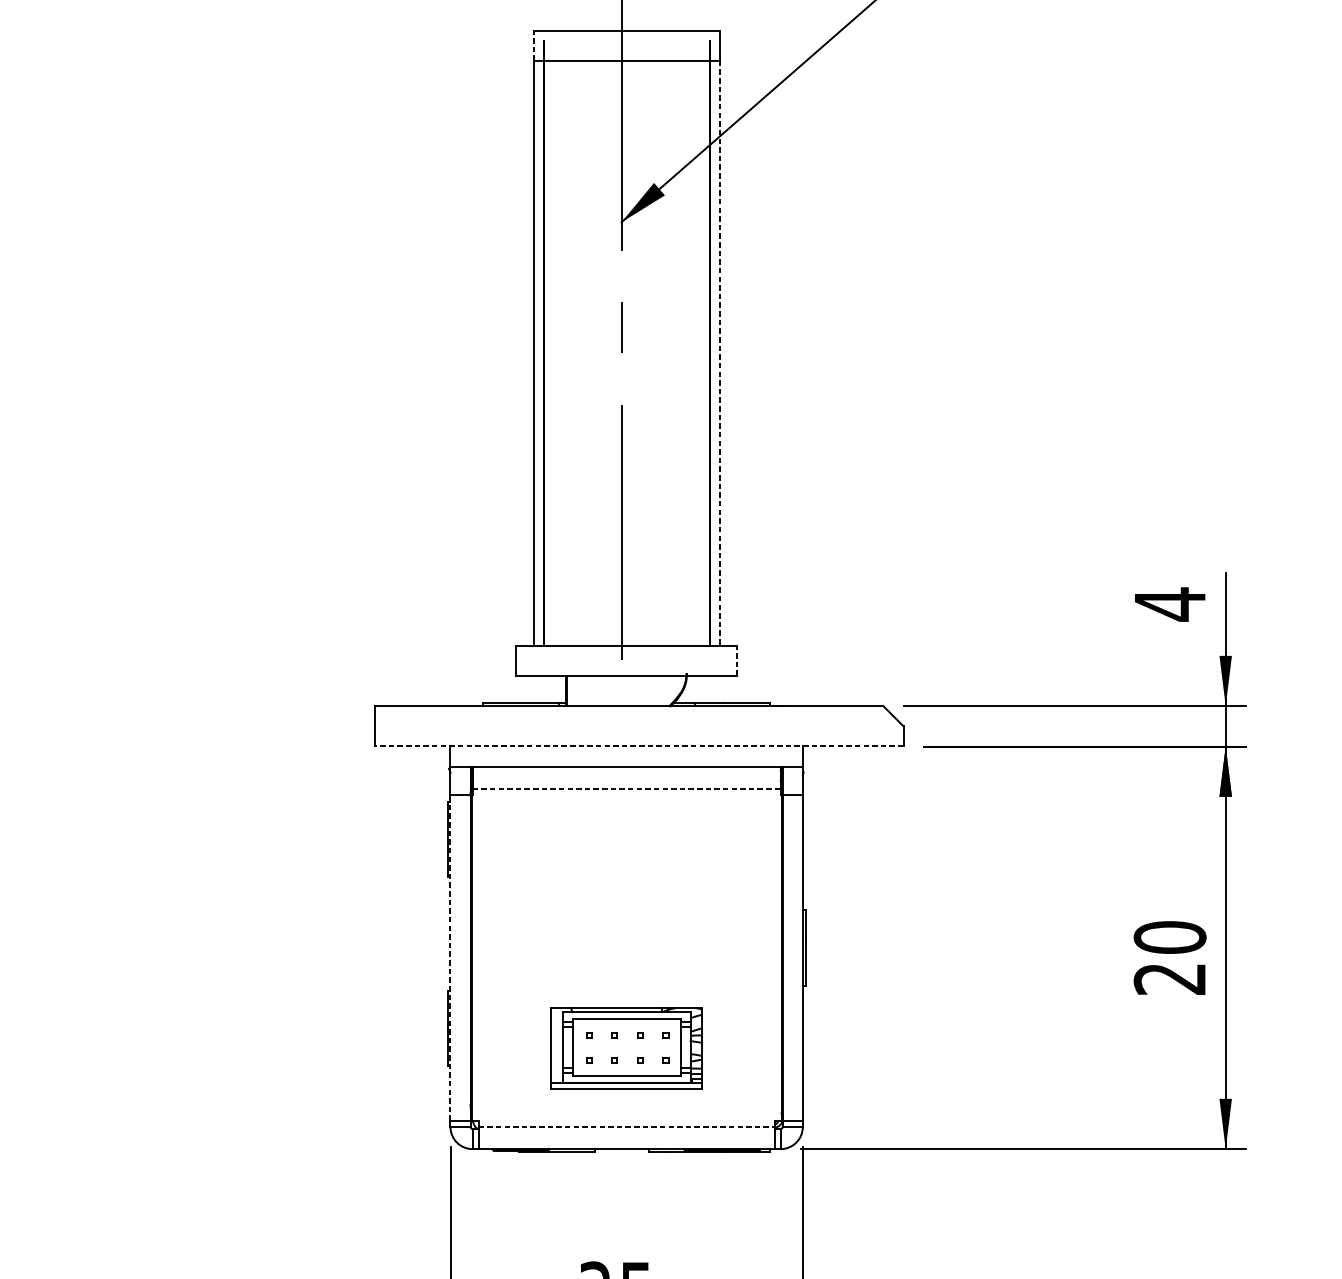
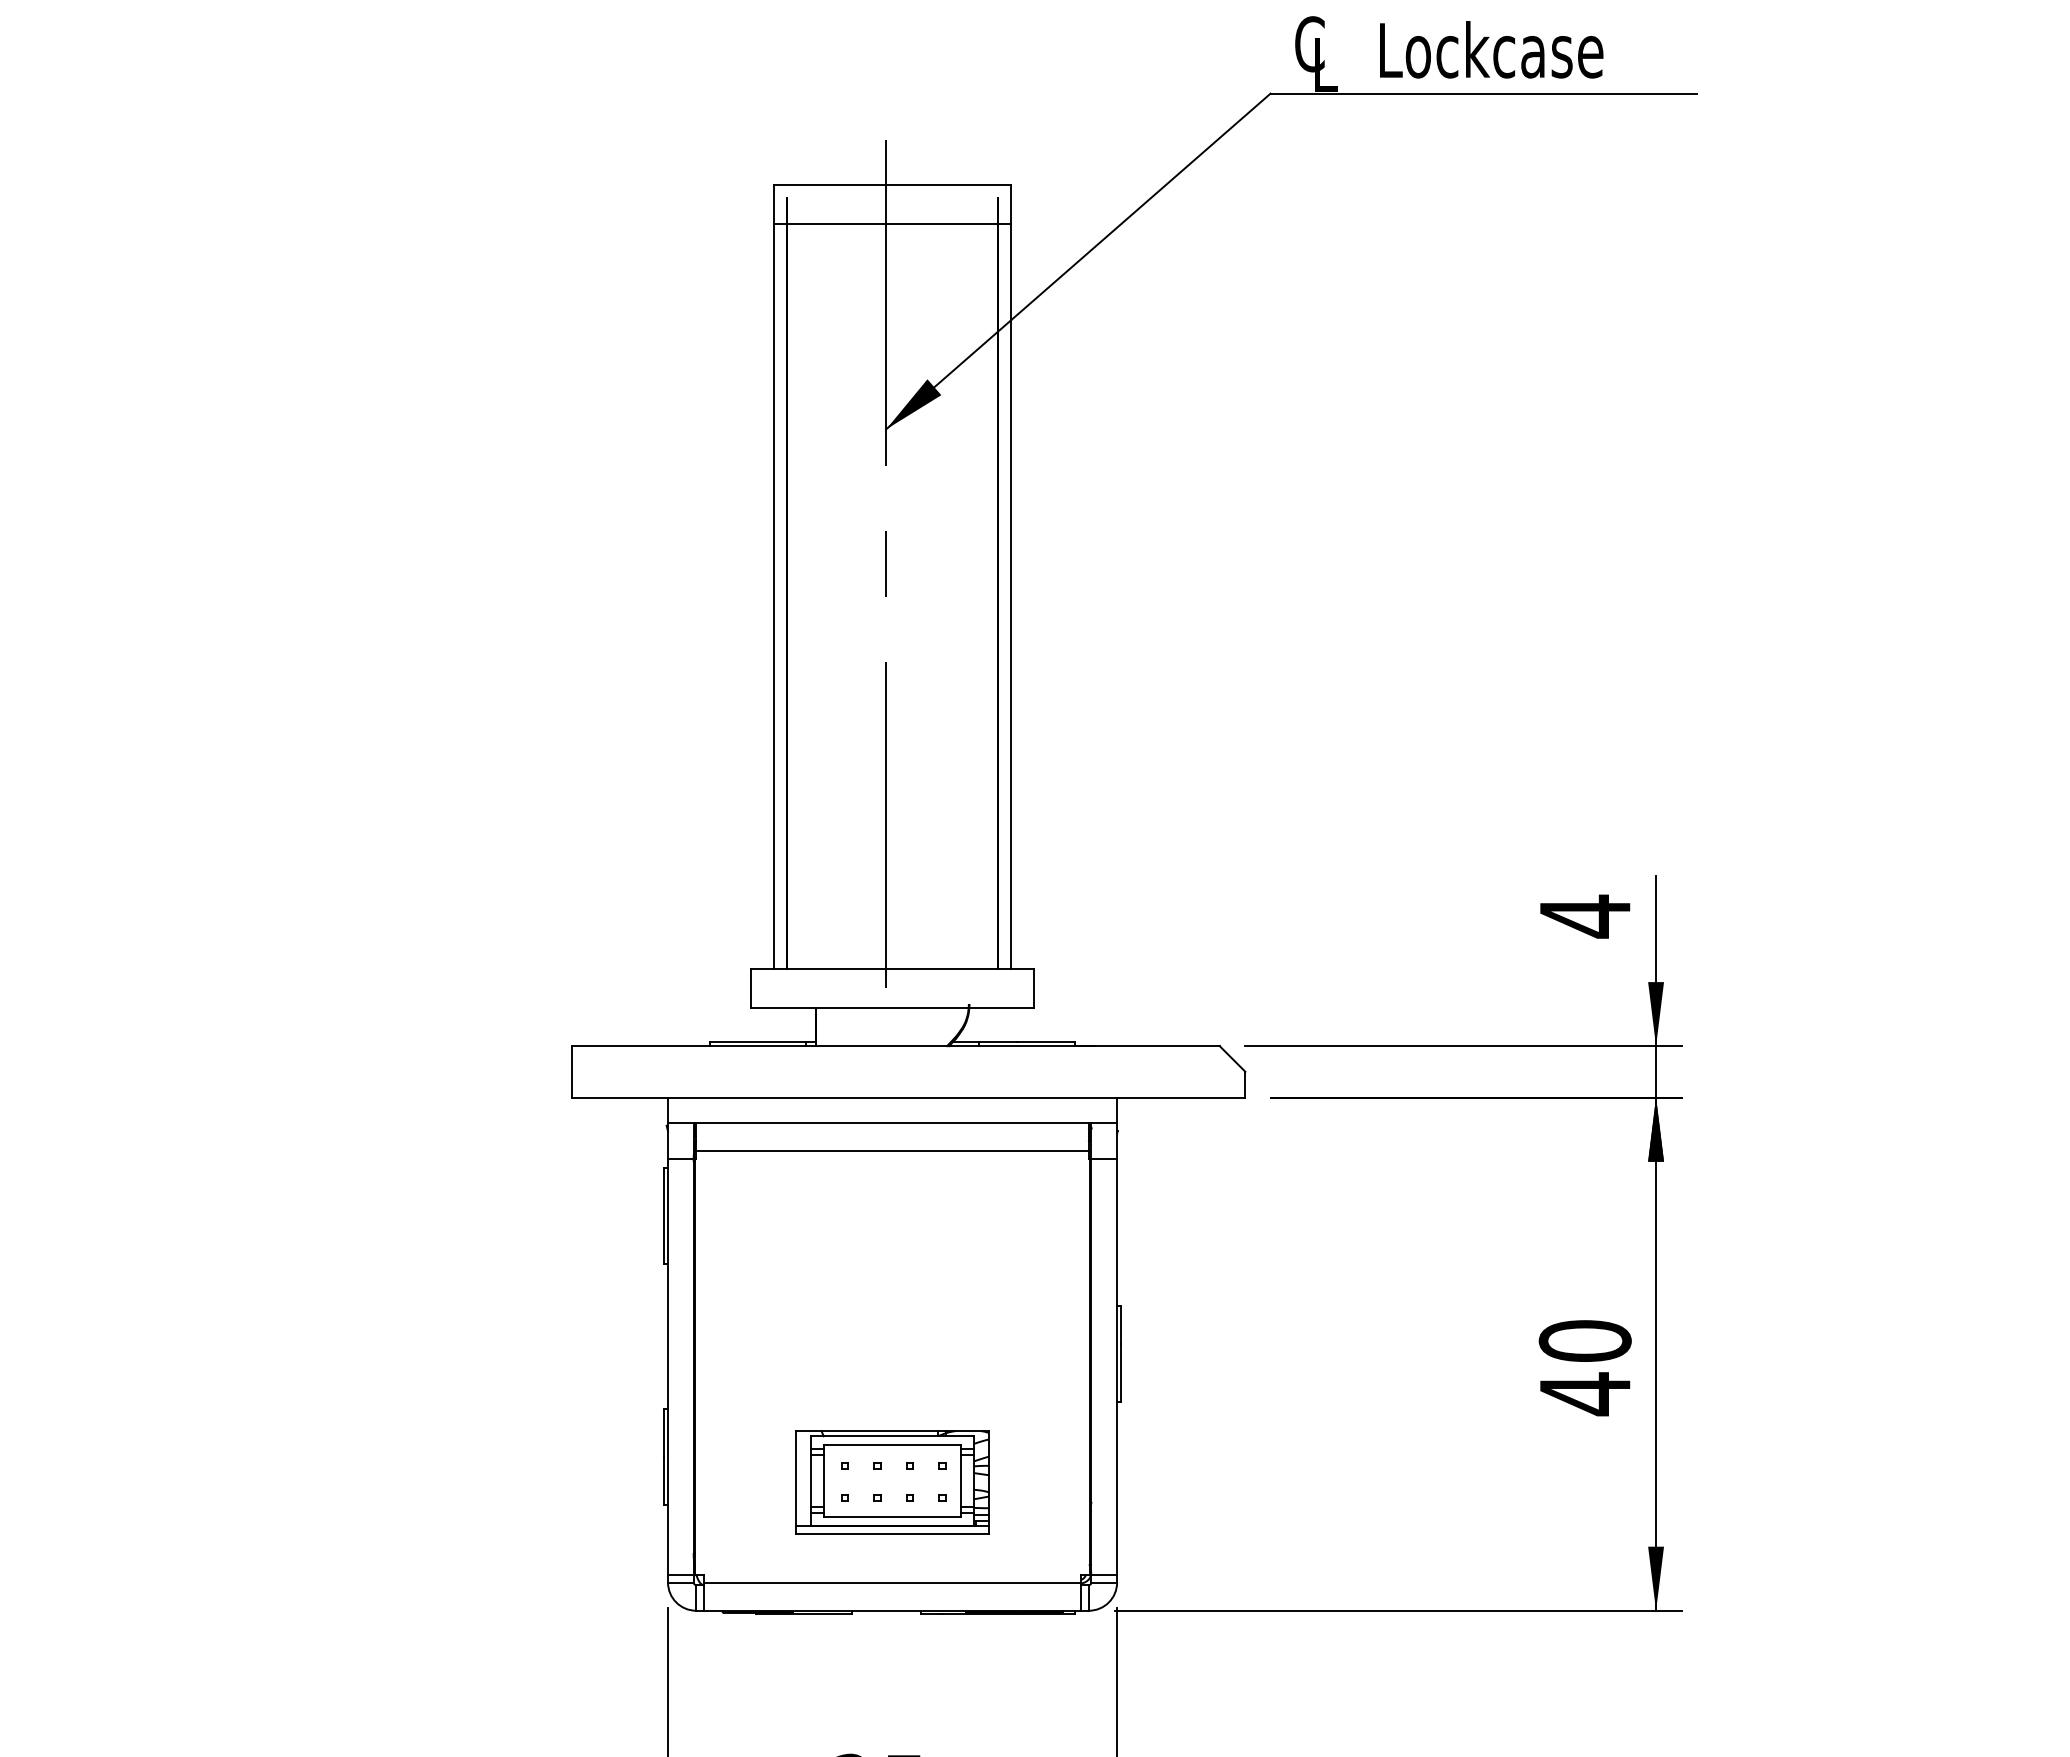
line: (533, 45) -> (773, 203), dashed -> solid
line: (719, 353) -> (1011, 596), dashed -> solid
line: (737, 660) -> (1033, 987), dashed -> solid
line: (639, 746) -> (908, 1097), dashed -> solid
line: (627, 788) -> (893, 1151), dashed -> solid
line: (450, 957) -> (668, 1366), dashed -> solid
text: (1169, 979) -> (1584, 1394), 20 -> 40
line: (626, 1126) -> (892, 1582), dashed -> solid

